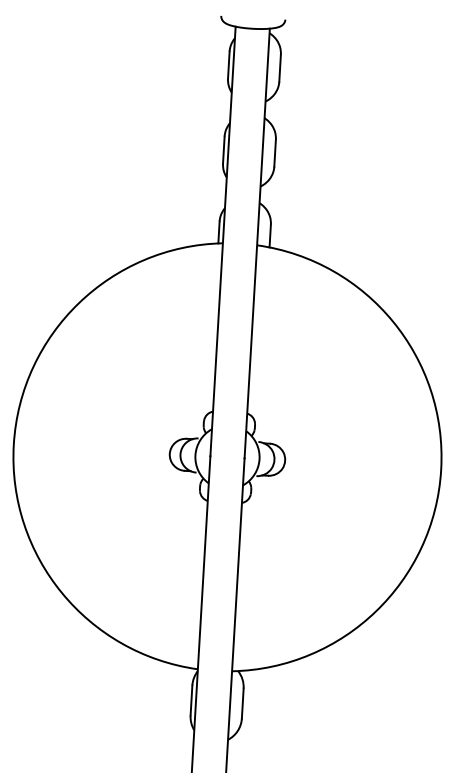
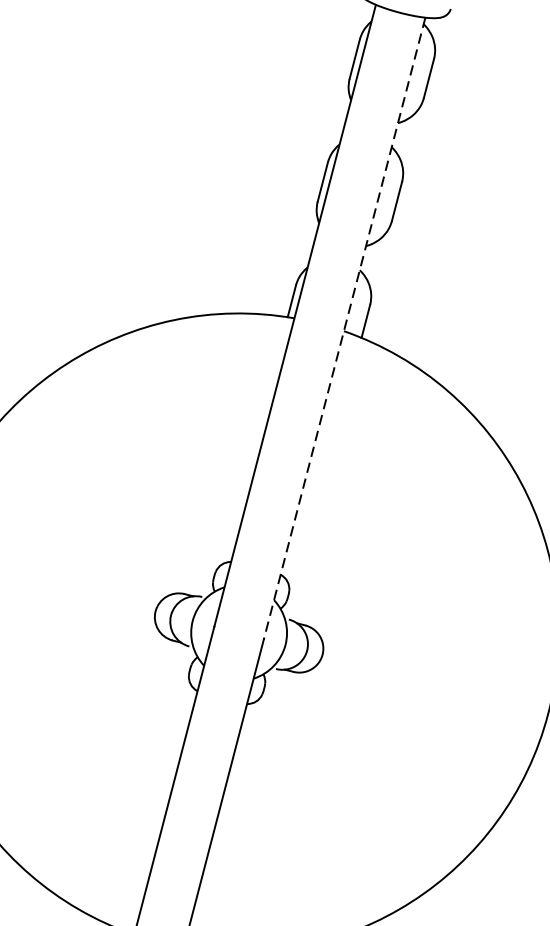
line: (257, 243) -> (345, 328), solid -> dashed

